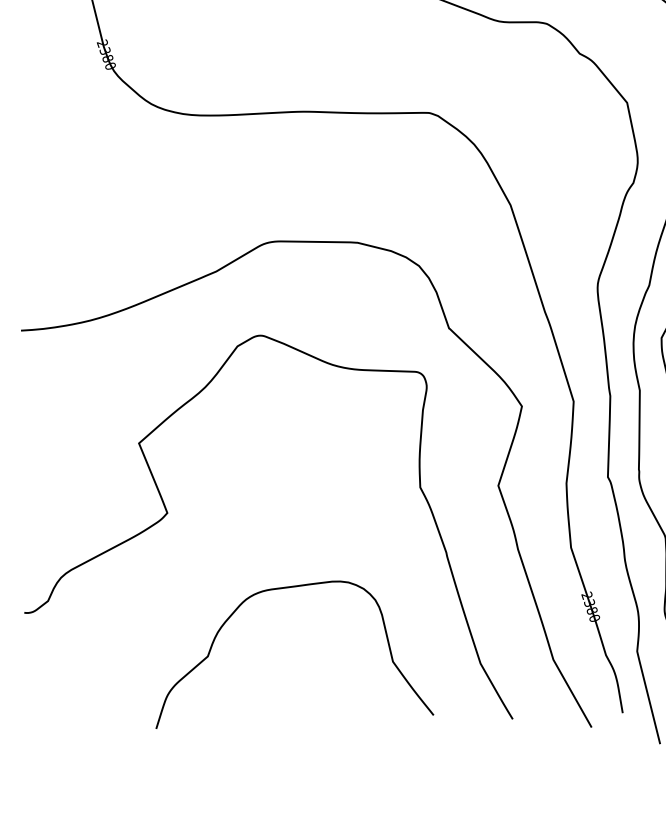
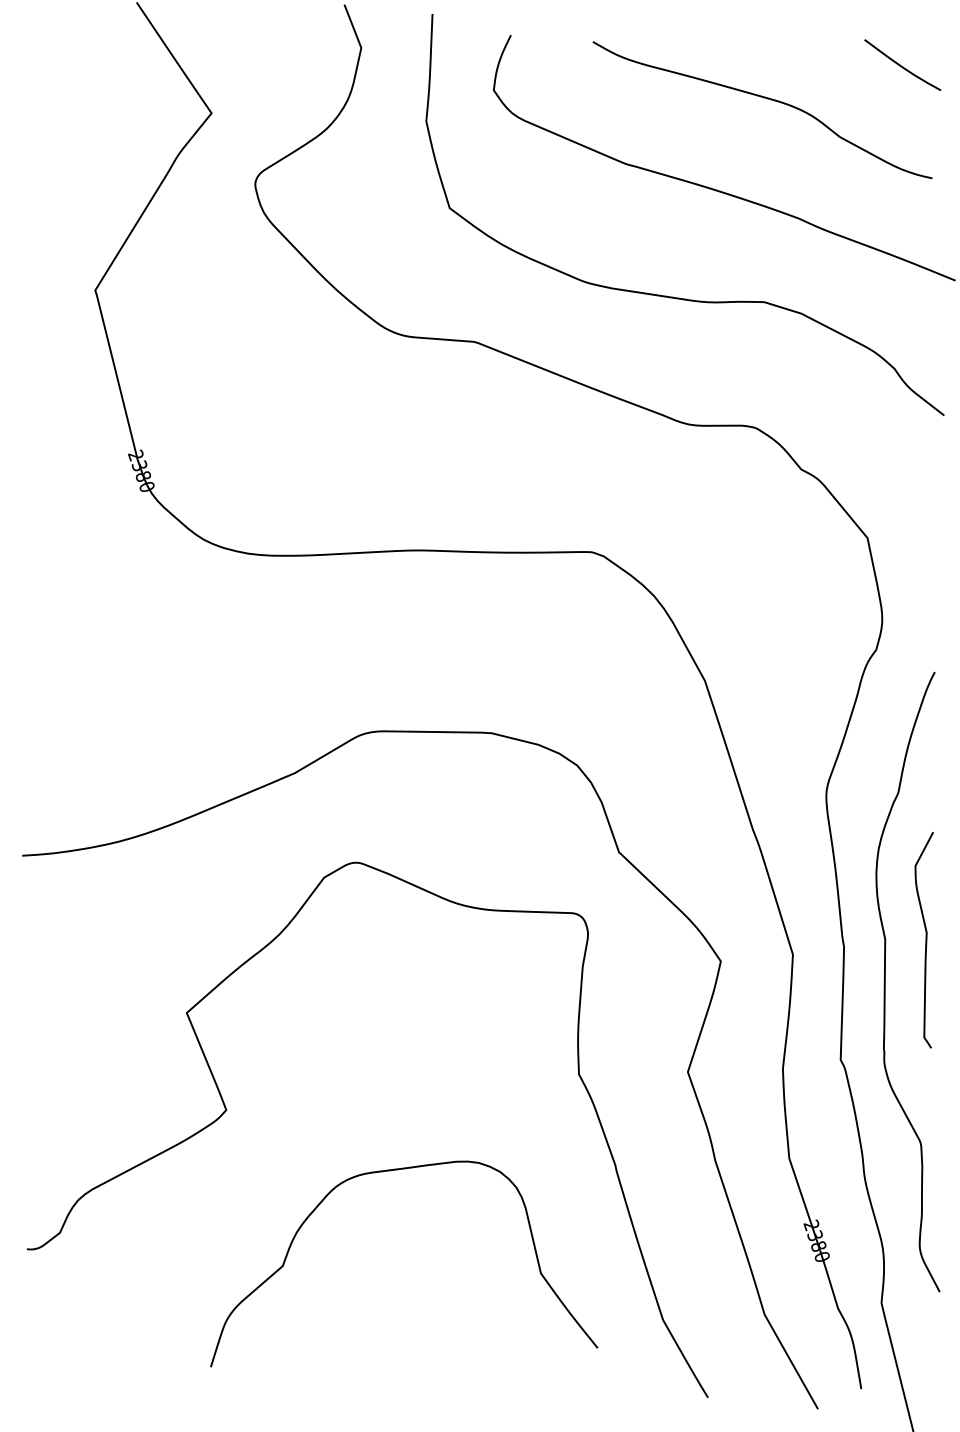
curve: (285, 588) -> (390, 1171), moved

